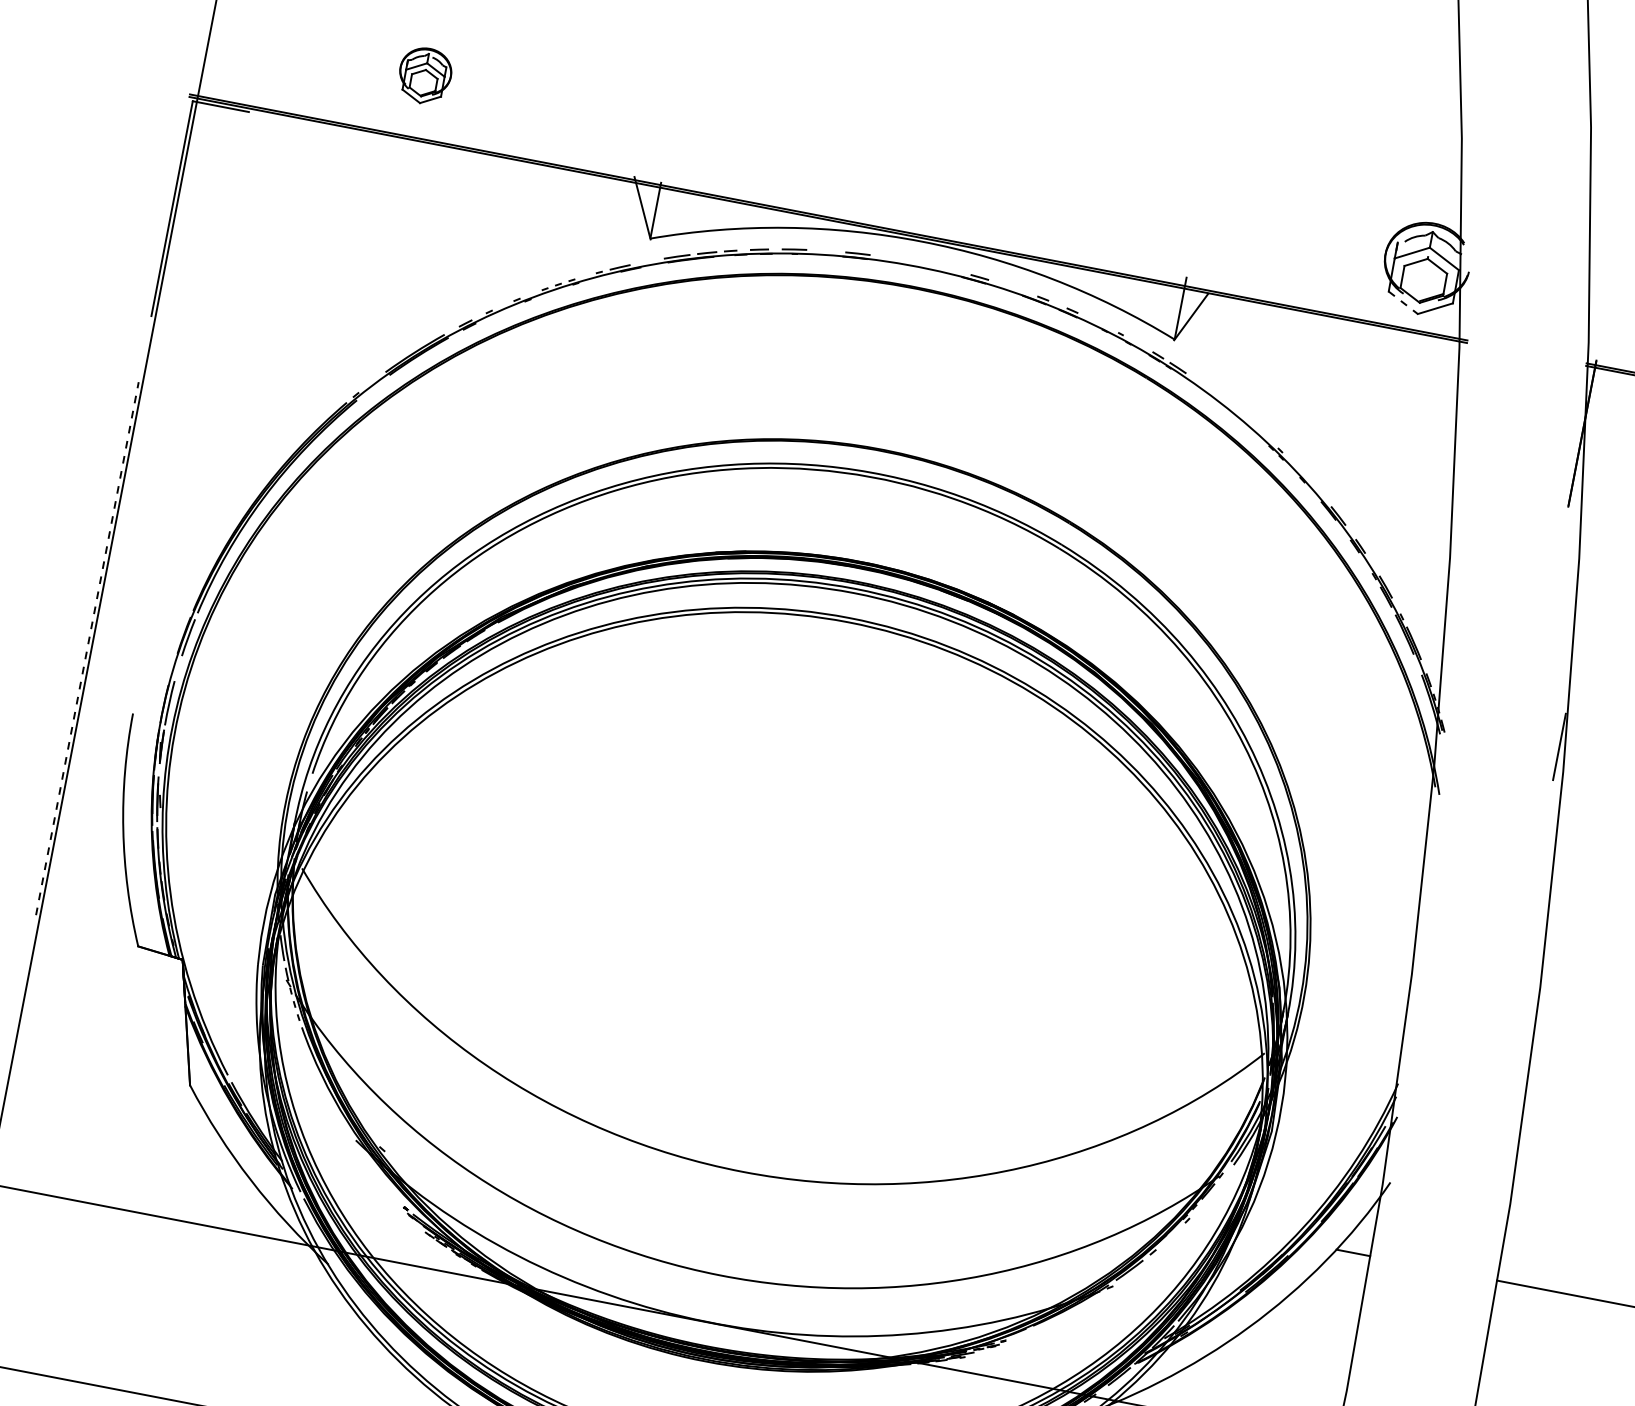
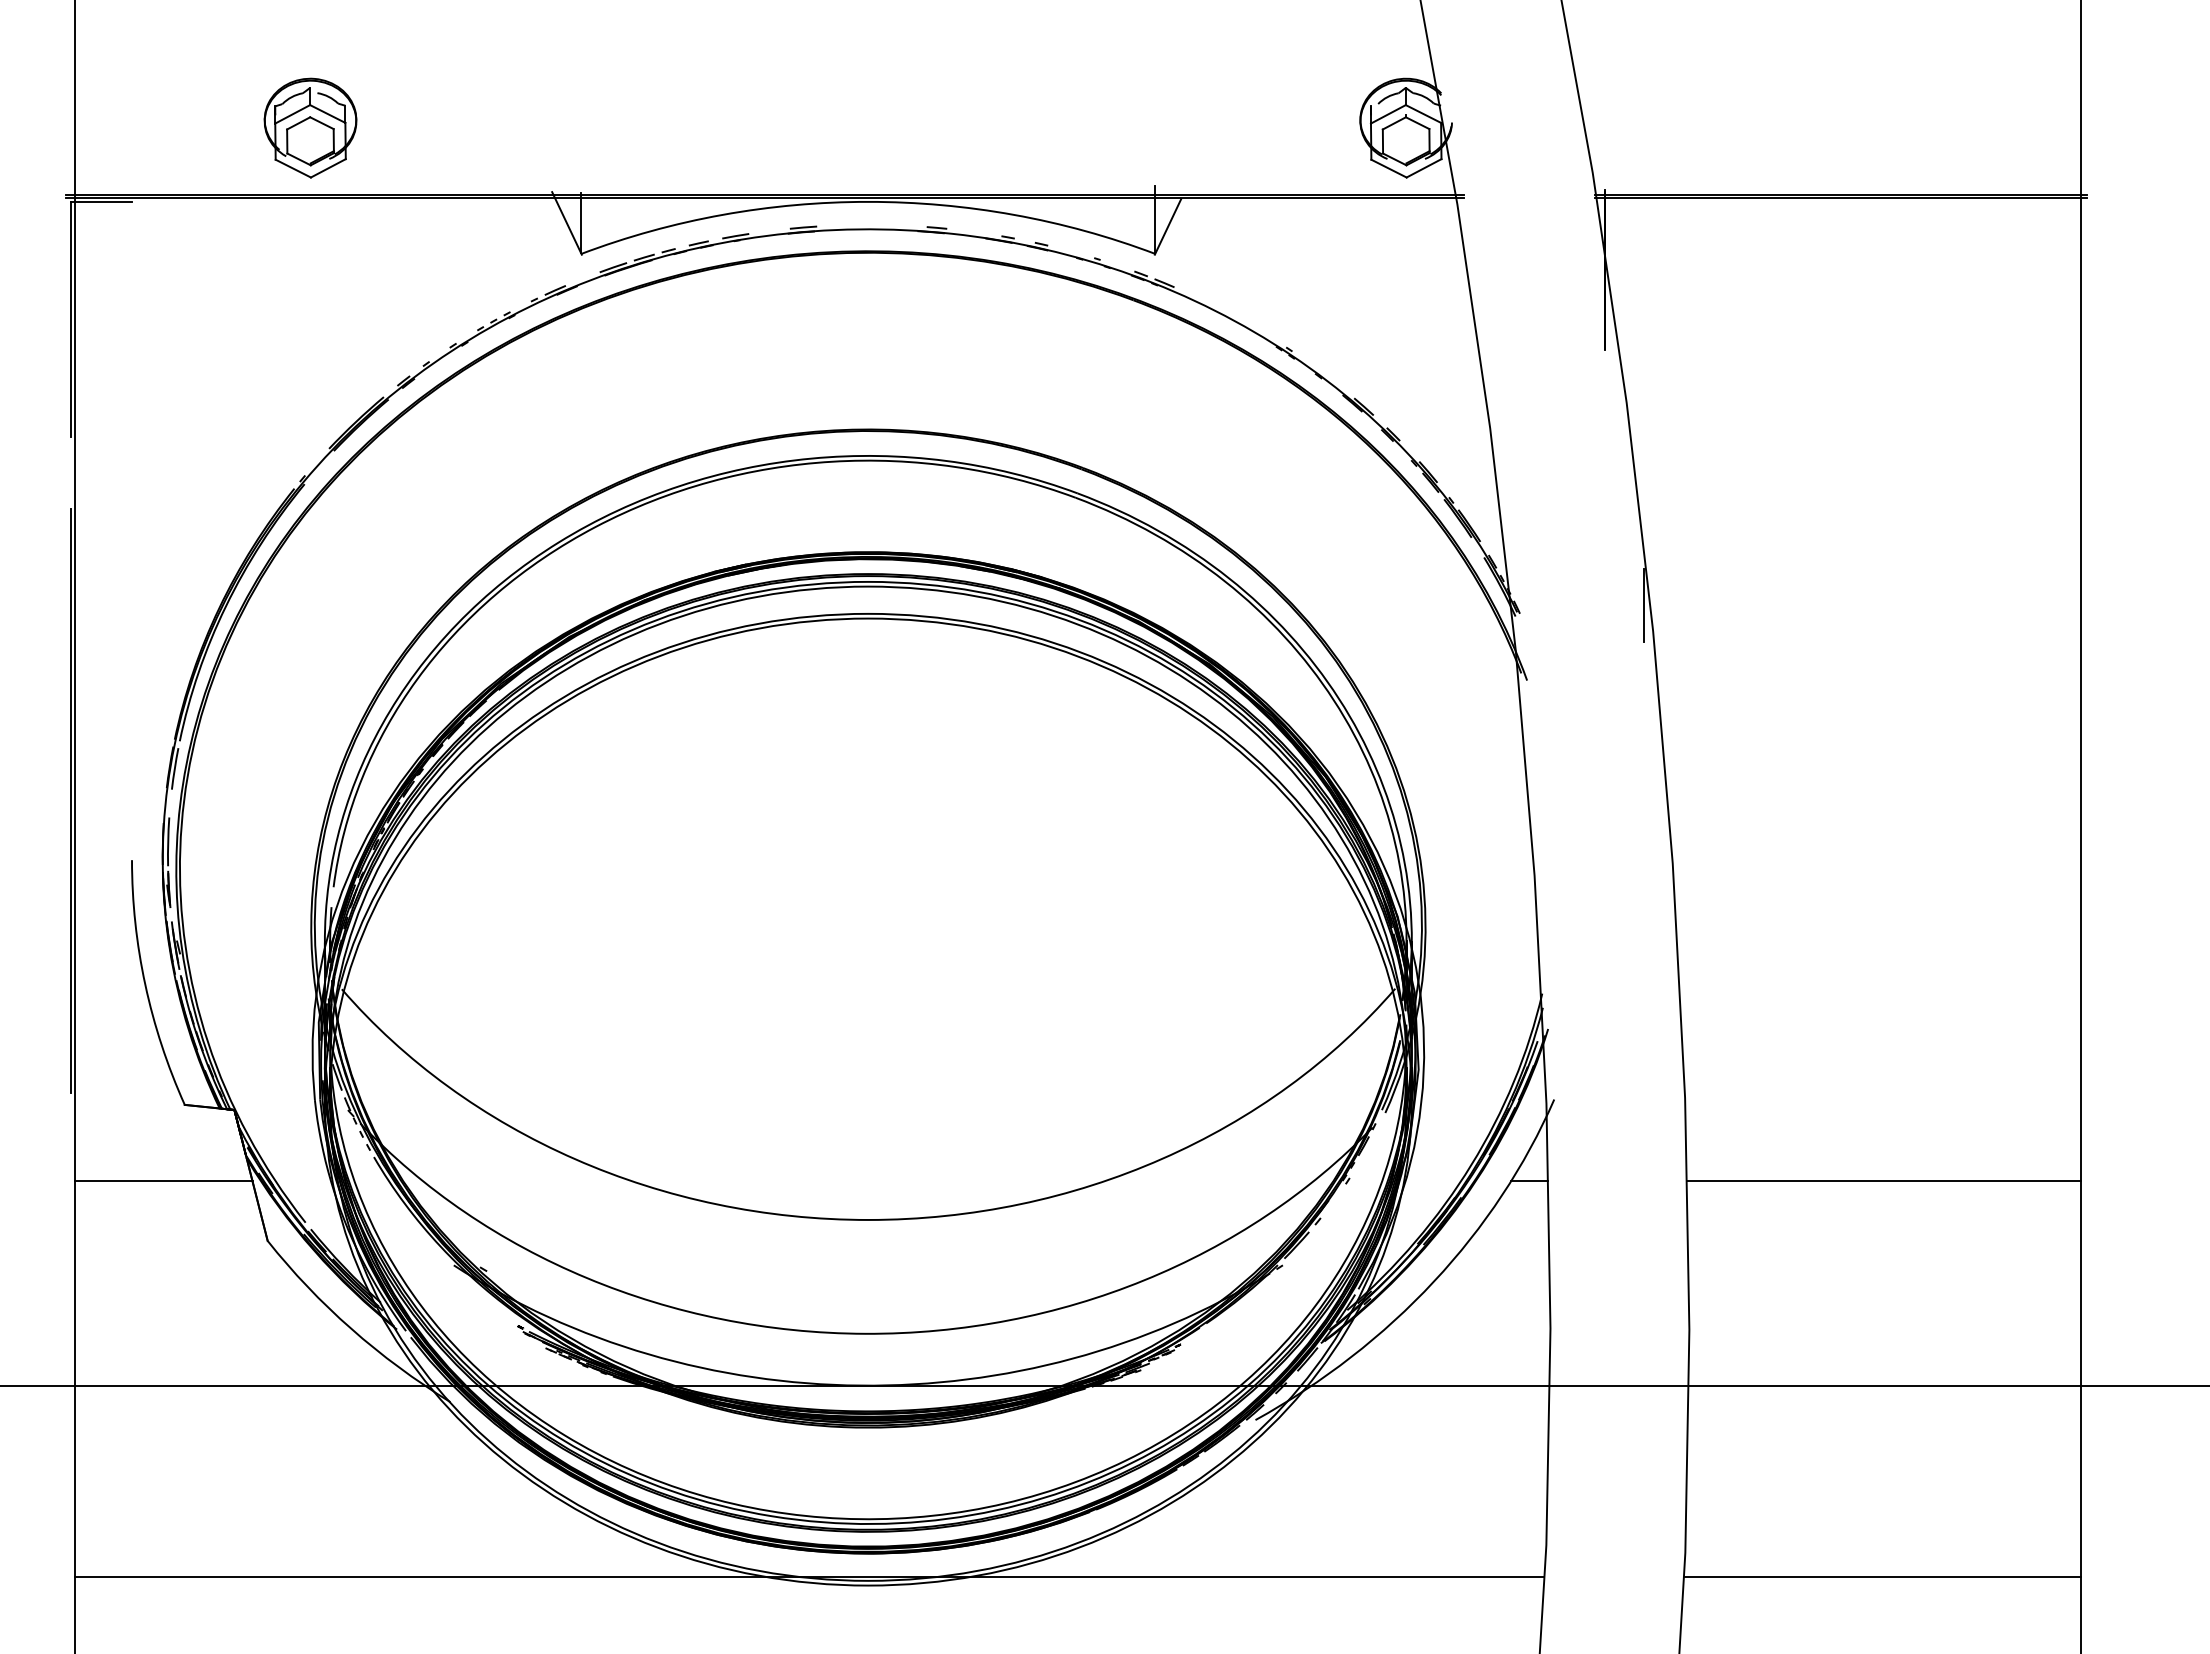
part: (425, 75) -> (310, 127), size x1.67
line: (1403, 302) -> (1389, 168), dashed -> solid
line: (87, 649) -> (70, 801), dashed -> solid
line: (105, 1012) -> (163, 1181), added

